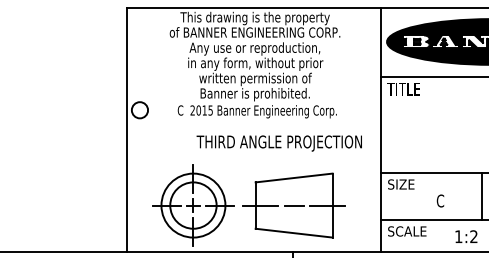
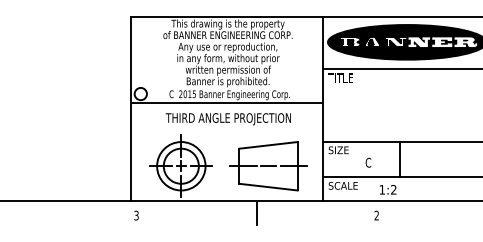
line: (254, 122) -> (227, 103), added
text: (278, 143) -> (227, 119), moved
part: (293, 205) -> (268, 166), moved

